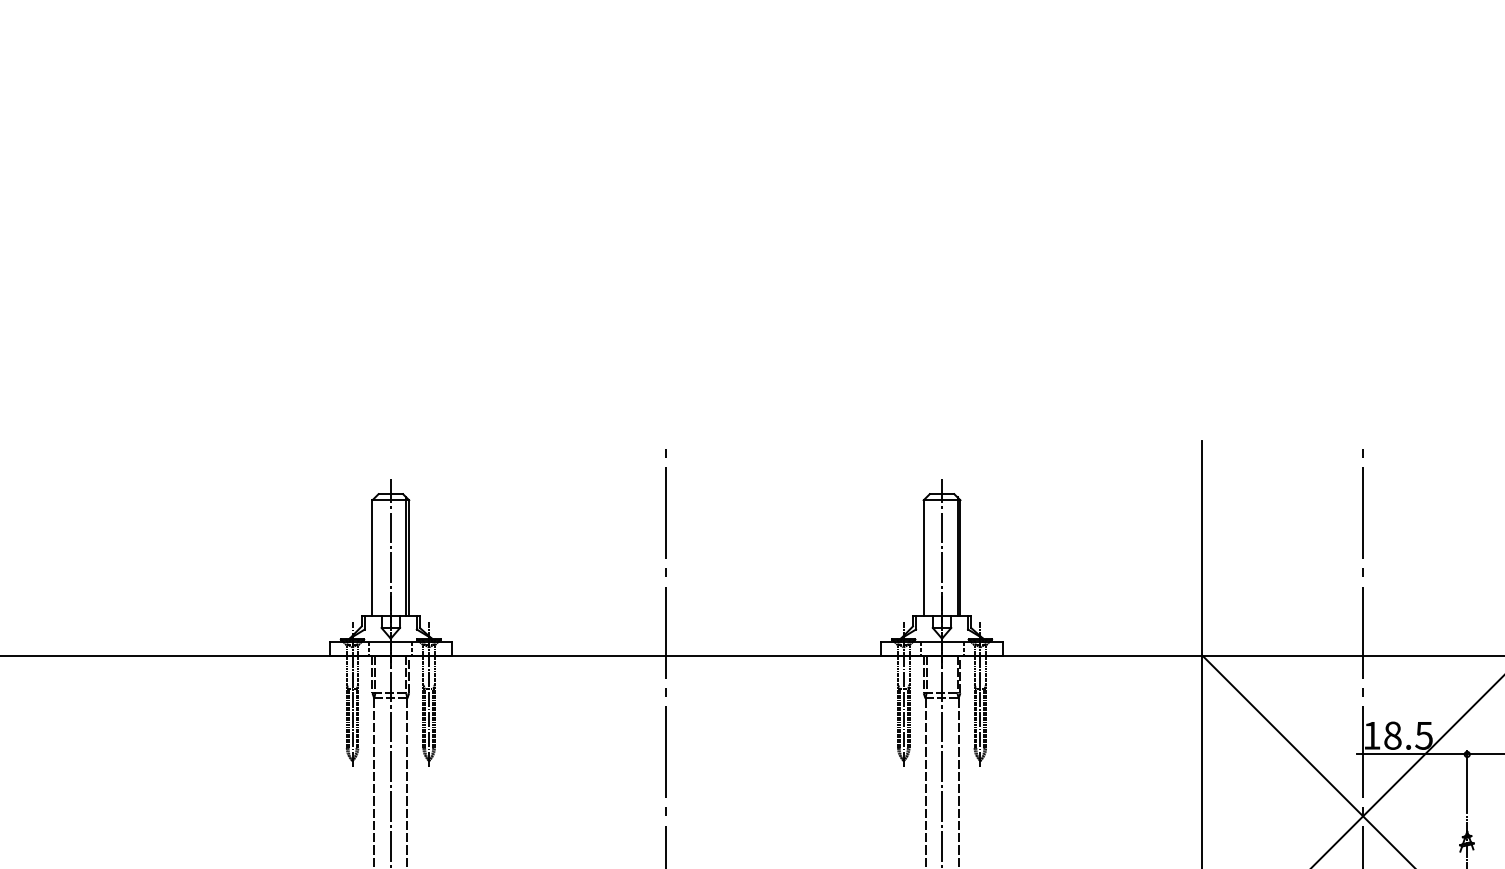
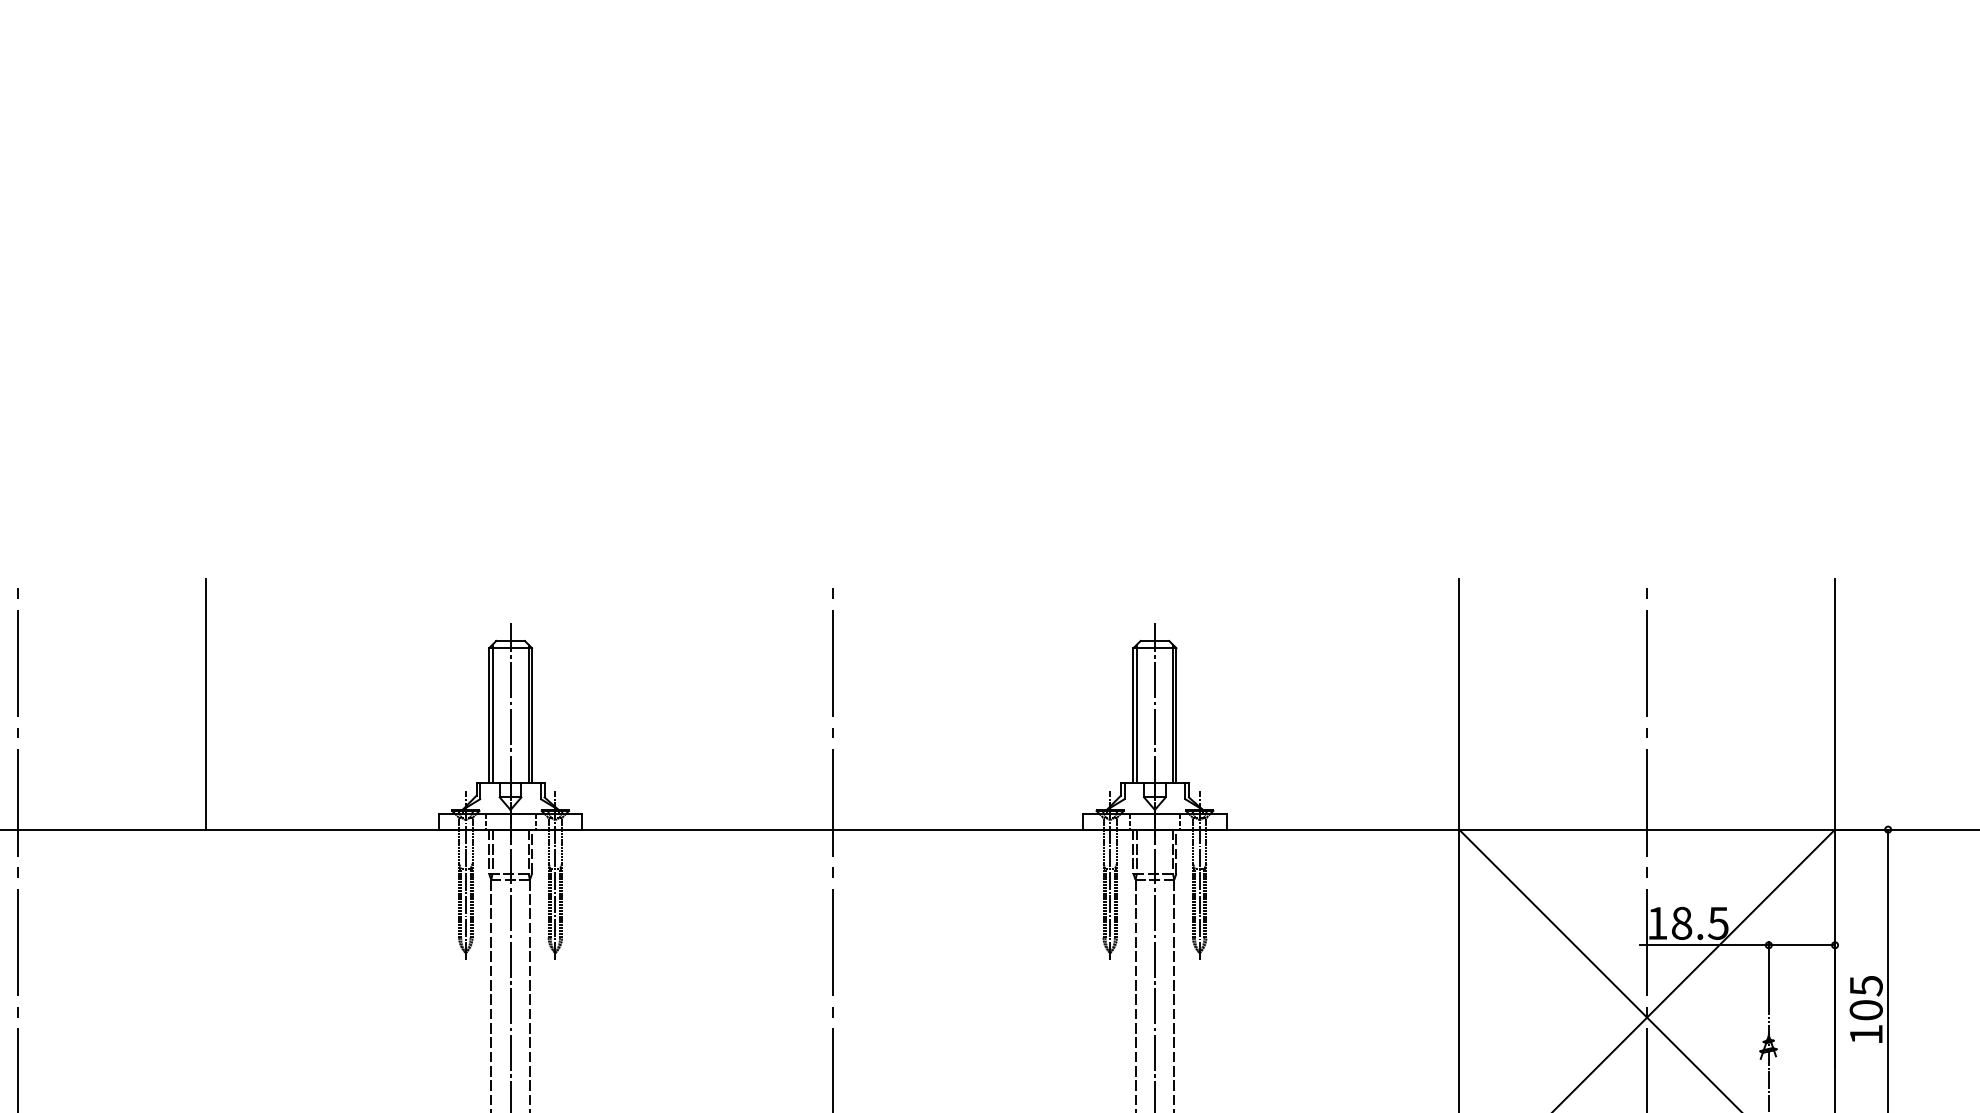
line: (130, 548) -> (206, 704), added
line: (375, 556) -> (492, 713), added
line: (926, 556) -> (1136, 713), added

